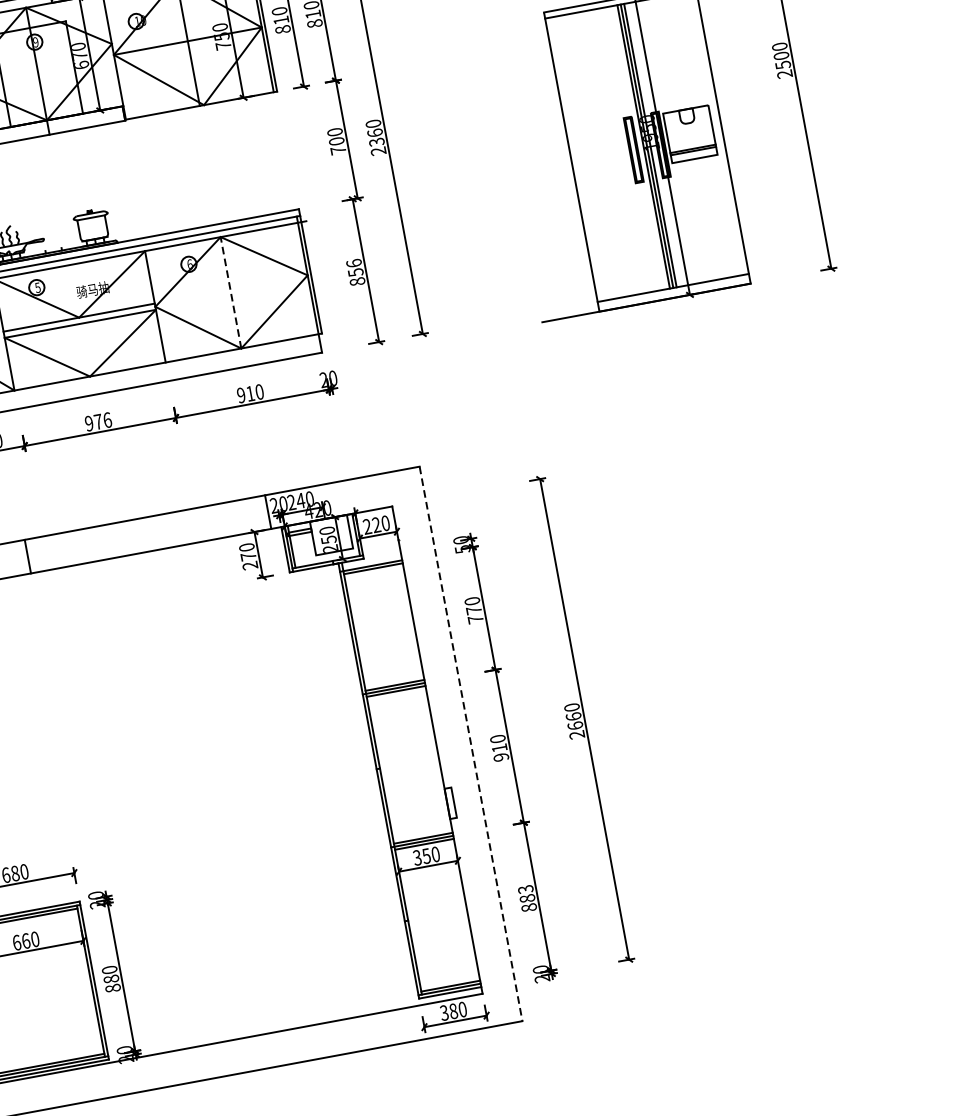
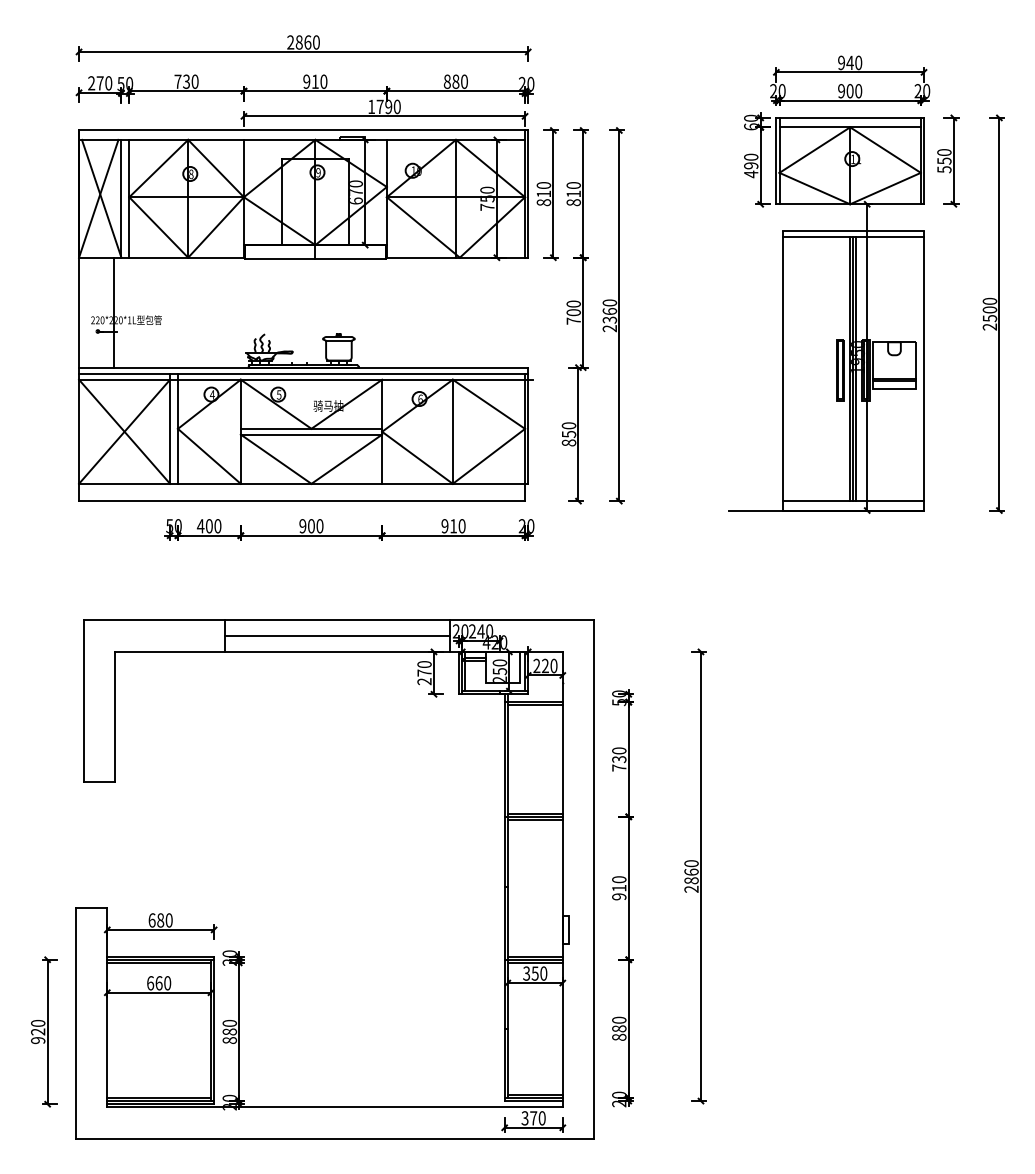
text: (353, 263) -> (568, 425), 856 -> 850
line: (230, 292) -> (452, 431), dashed -> solid
text: (102, 421) -> (315, 526), 976 -> 900
line: (148, 534) -> (337, 636), added
text: (474, 610) -> (619, 759), 770 -> 730
text: (575, 725) -> (691, 880), 2660 -> 2860
line: (471, 744) -> (594, 880), dashed -> solid
text: (525, 888) -> (619, 1019), 883 -> 880
text: (453, 1011) -> (533, 1118), 380 -> 370

